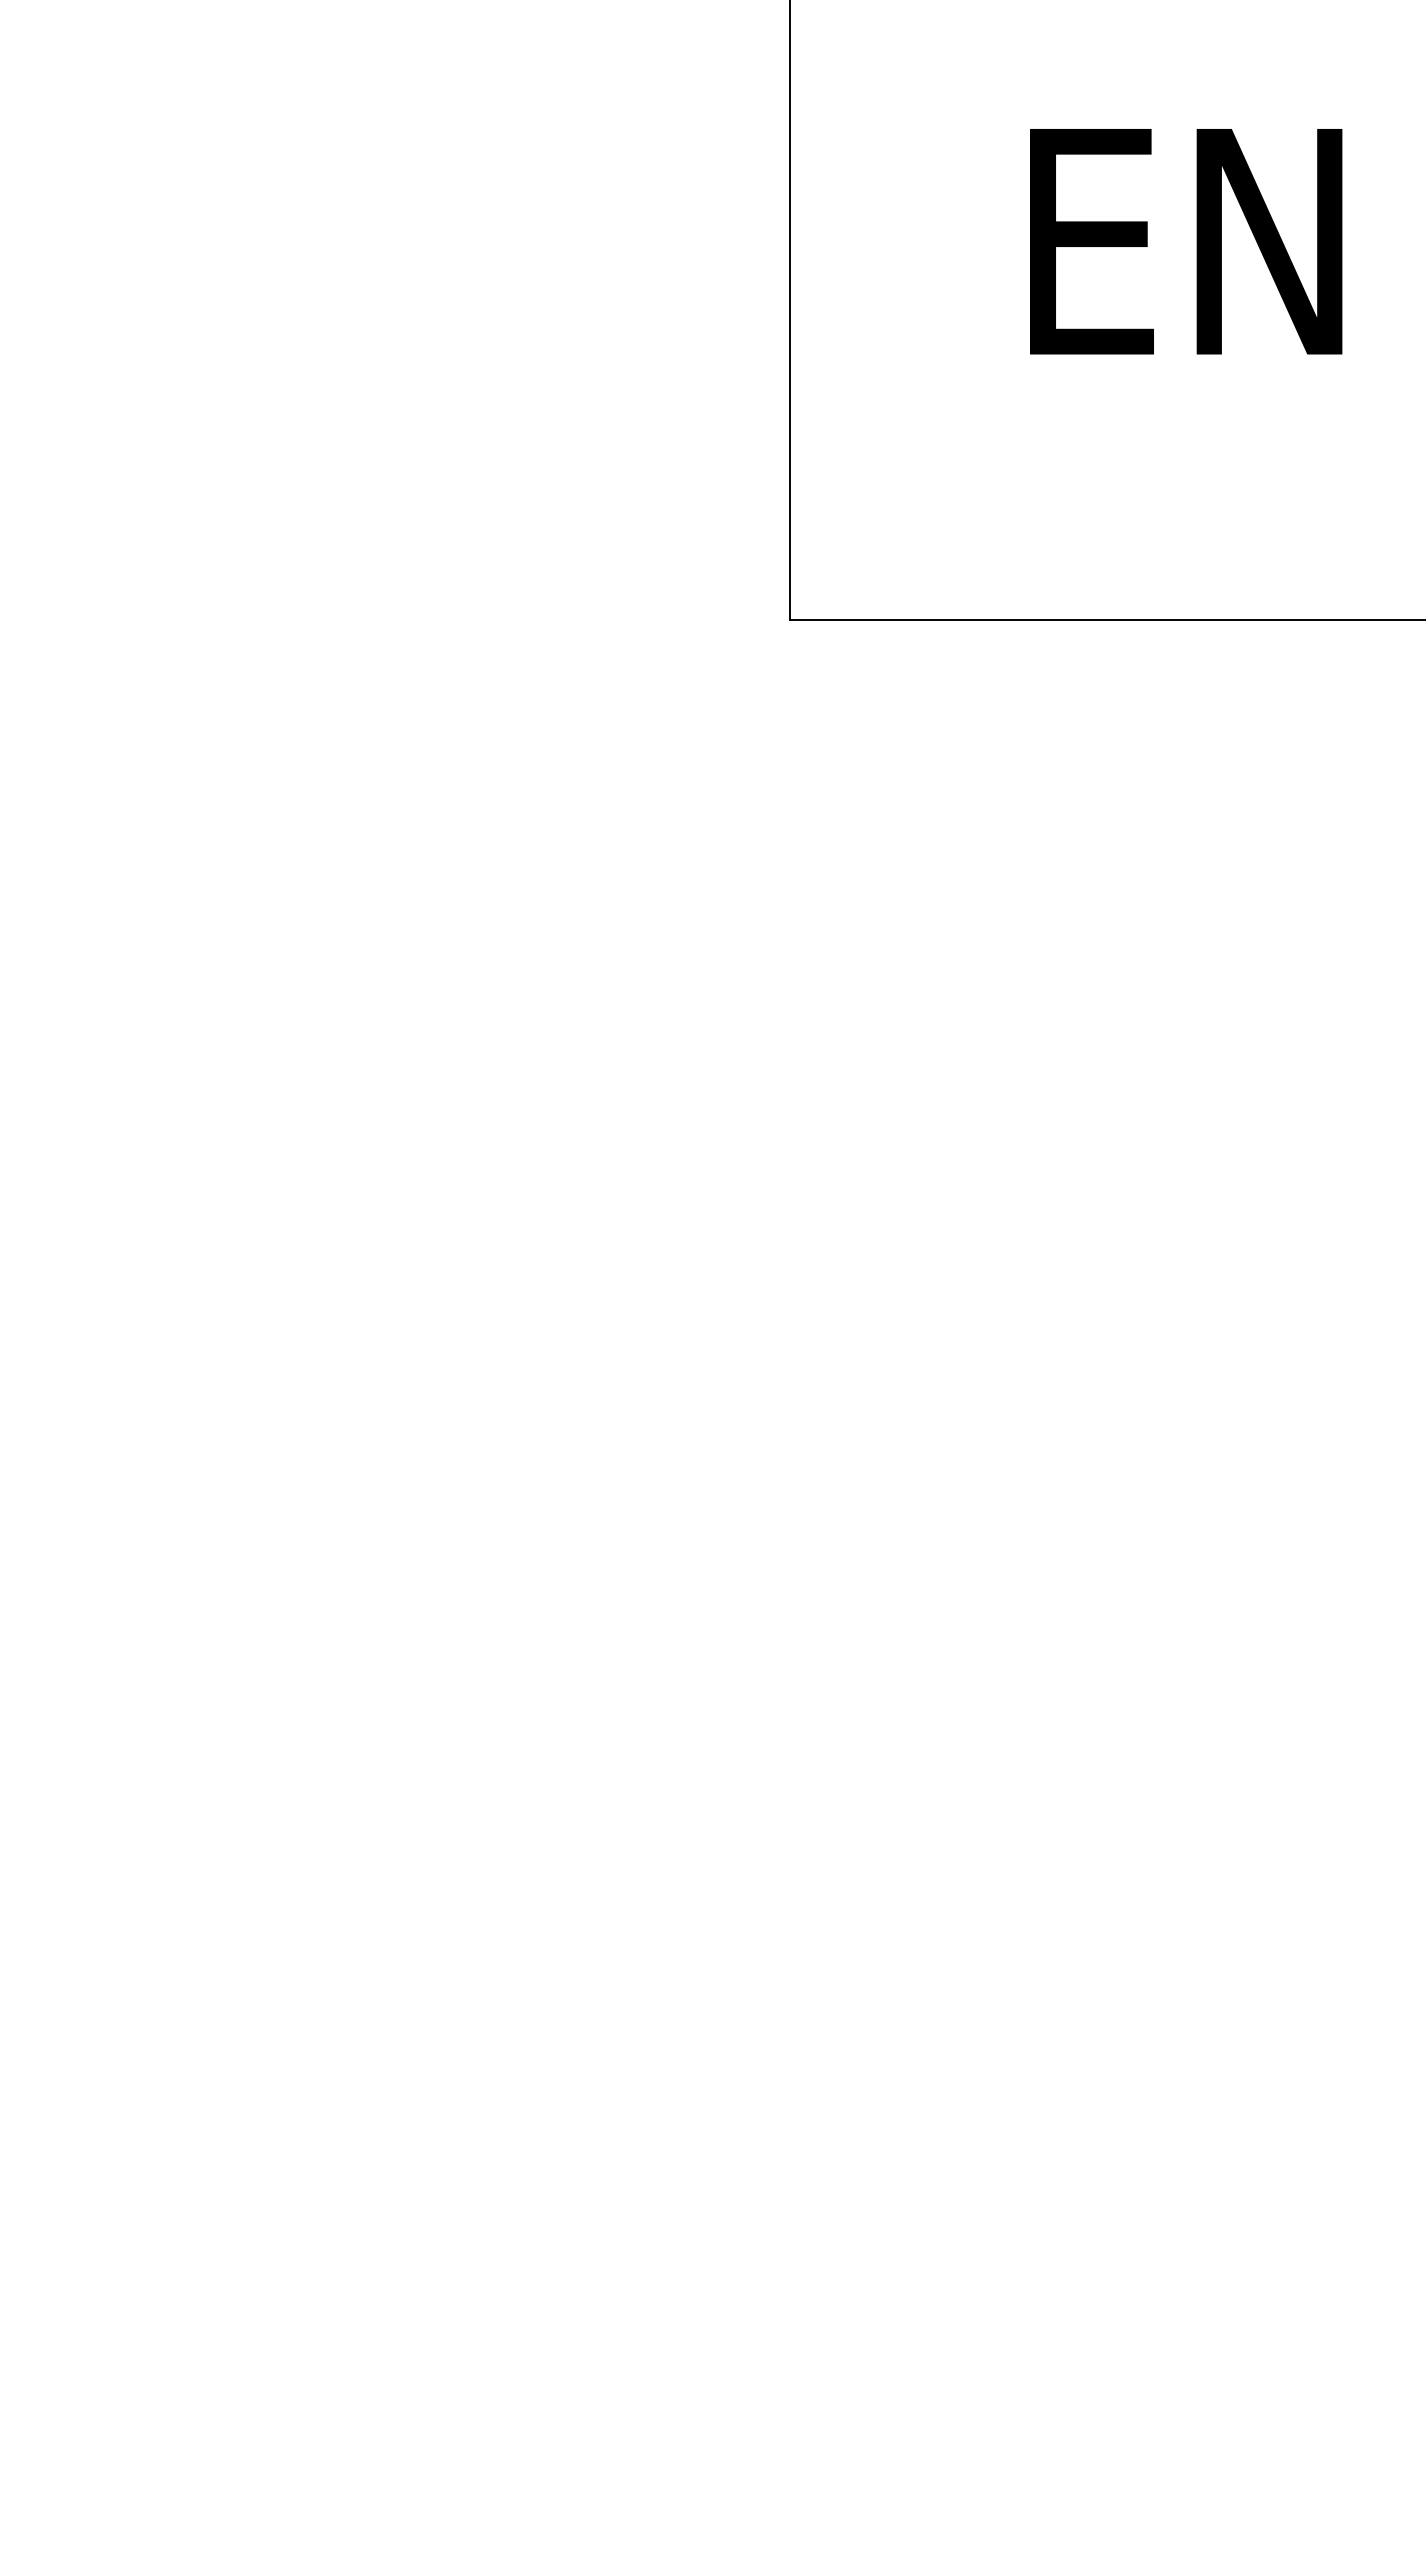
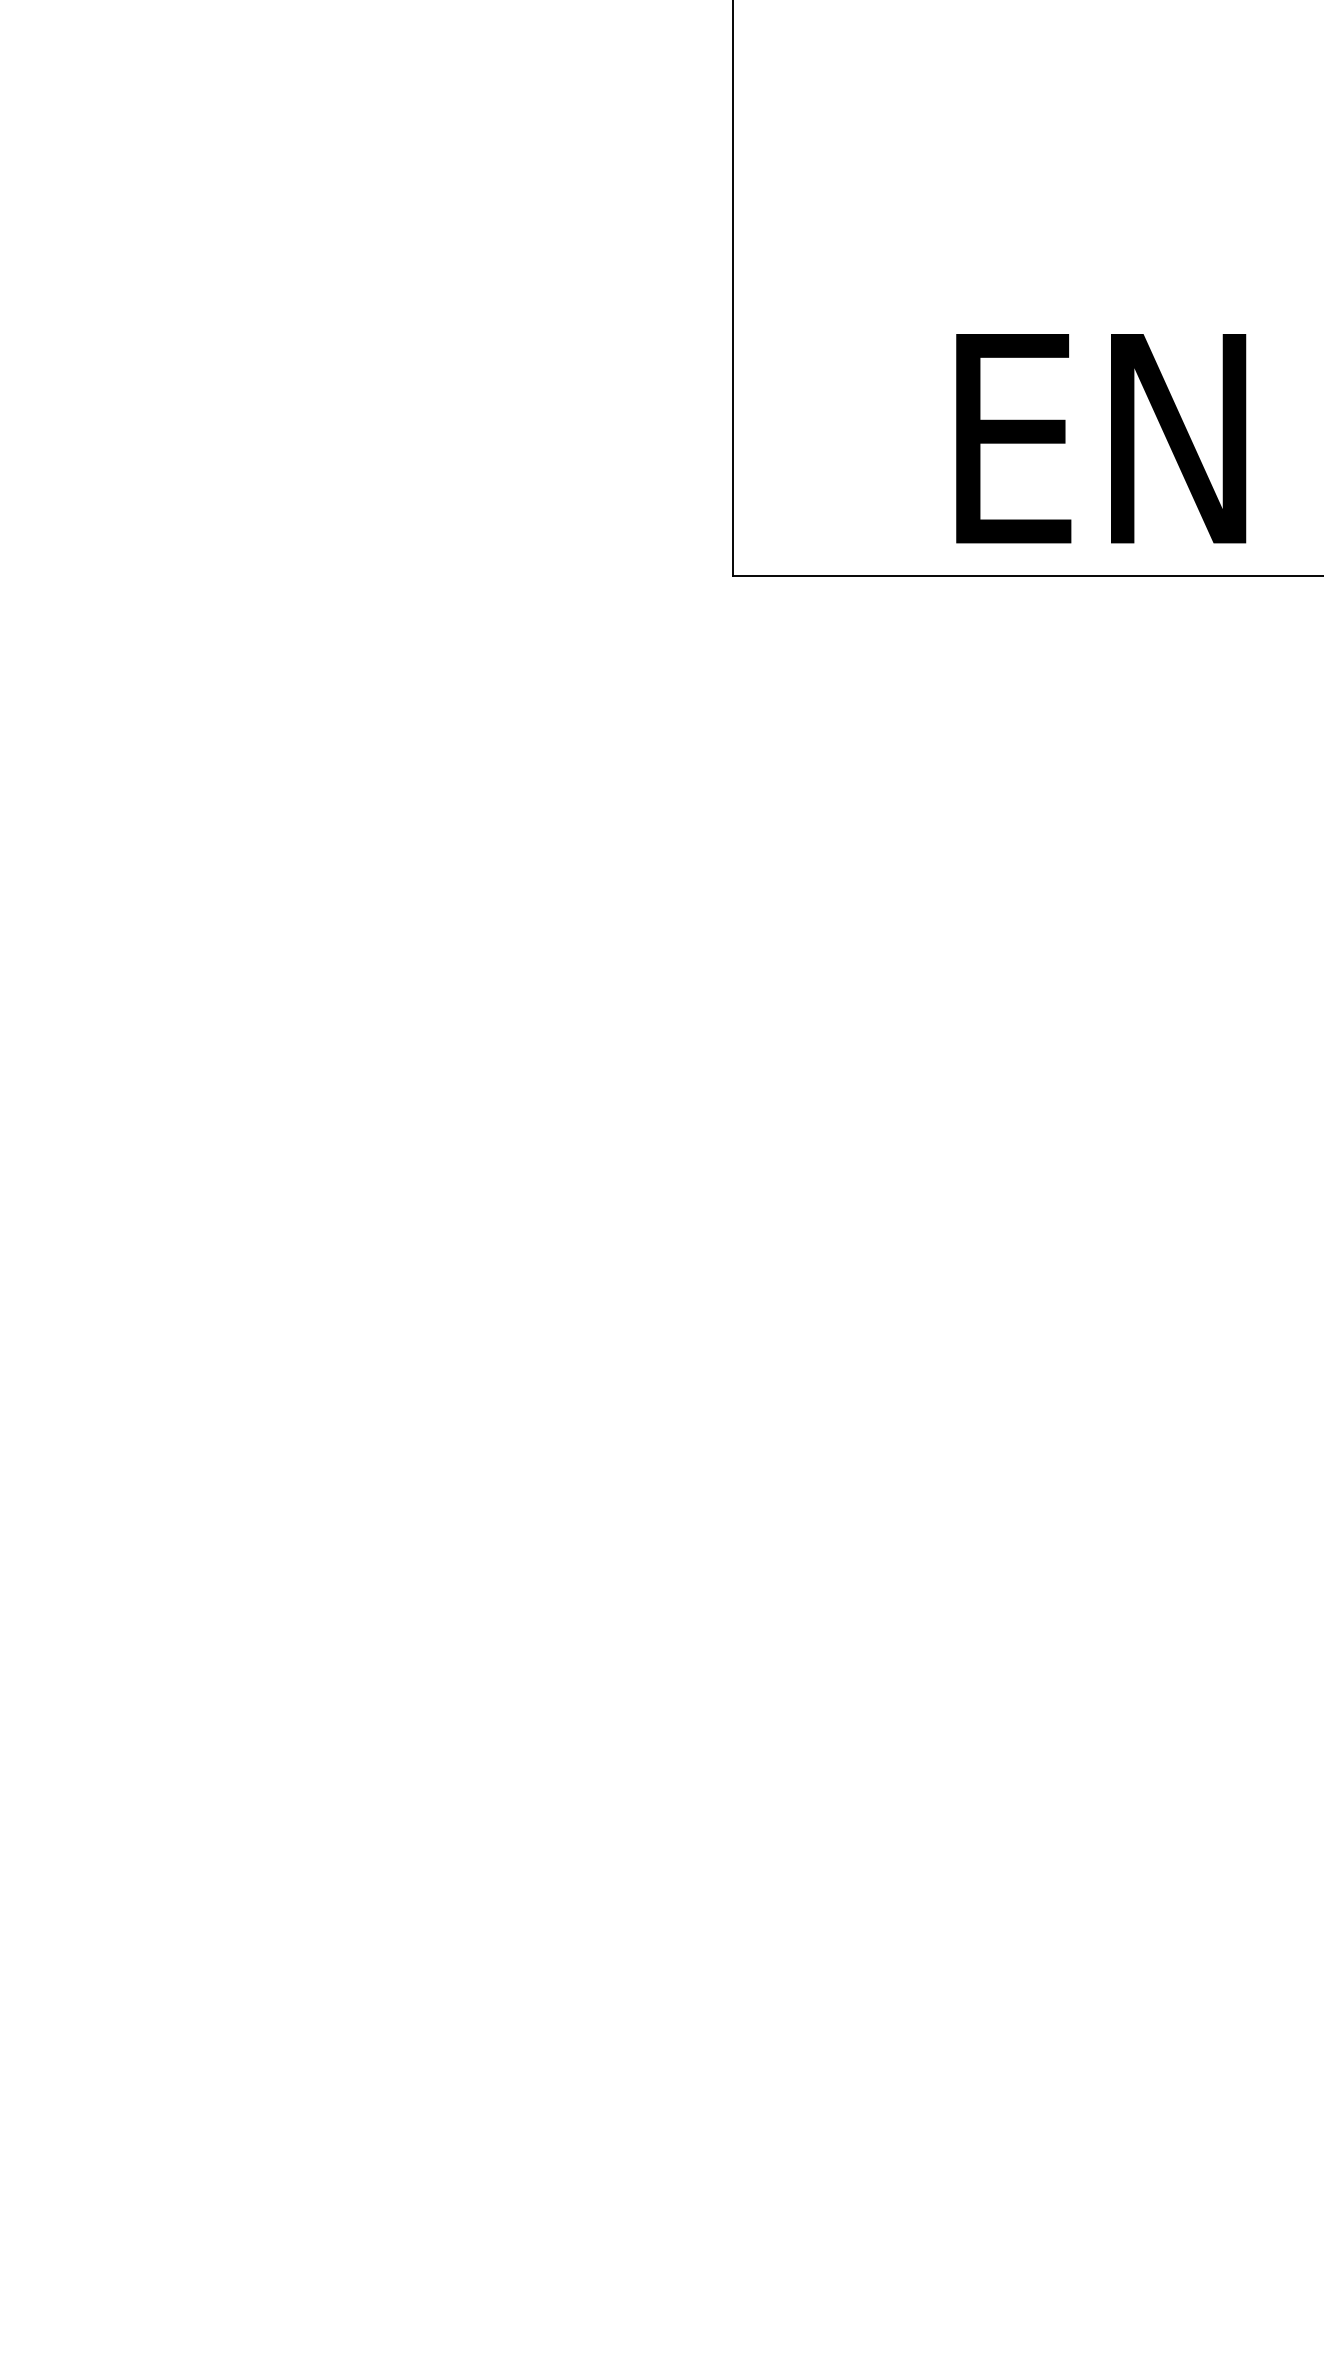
text: (1186, 241) -> (1101, 438), moved

